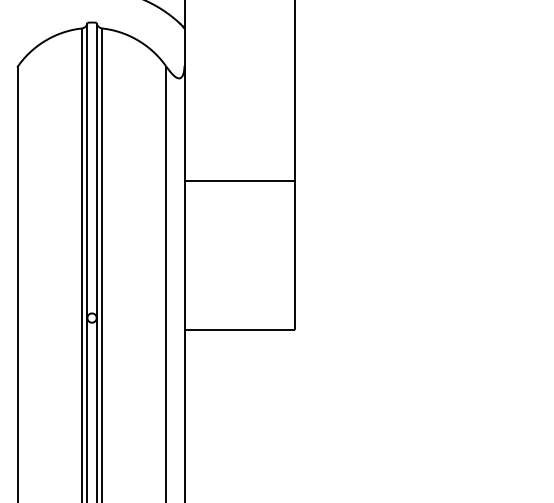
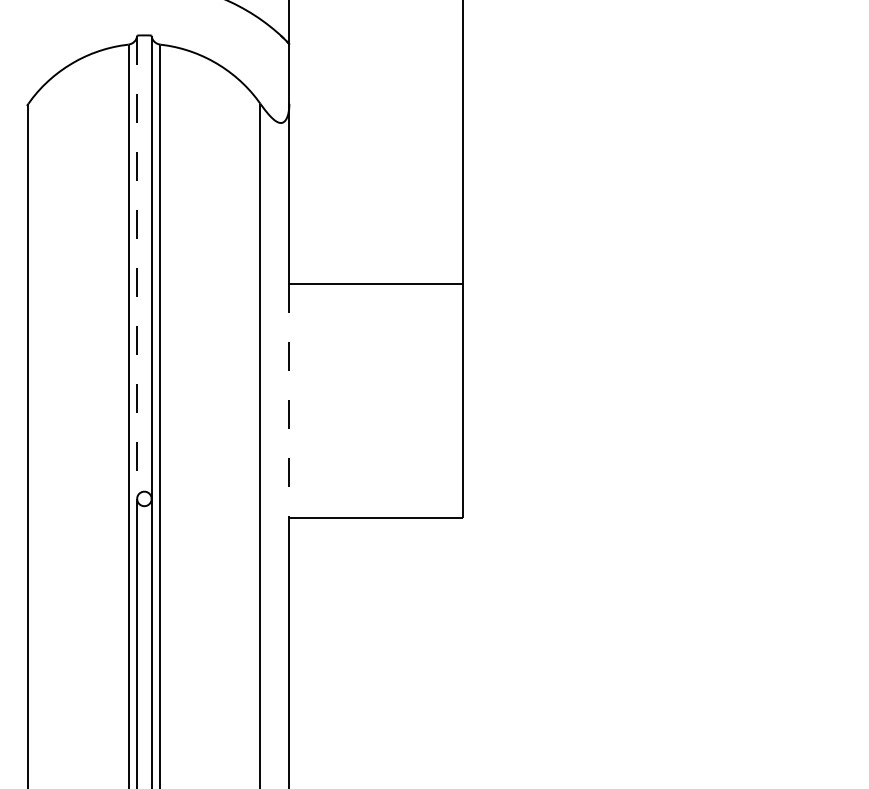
line: (87, 170) -> (137, 267), solid -> dashed
line: (184, 256) -> (289, 402), solid -> dashed

